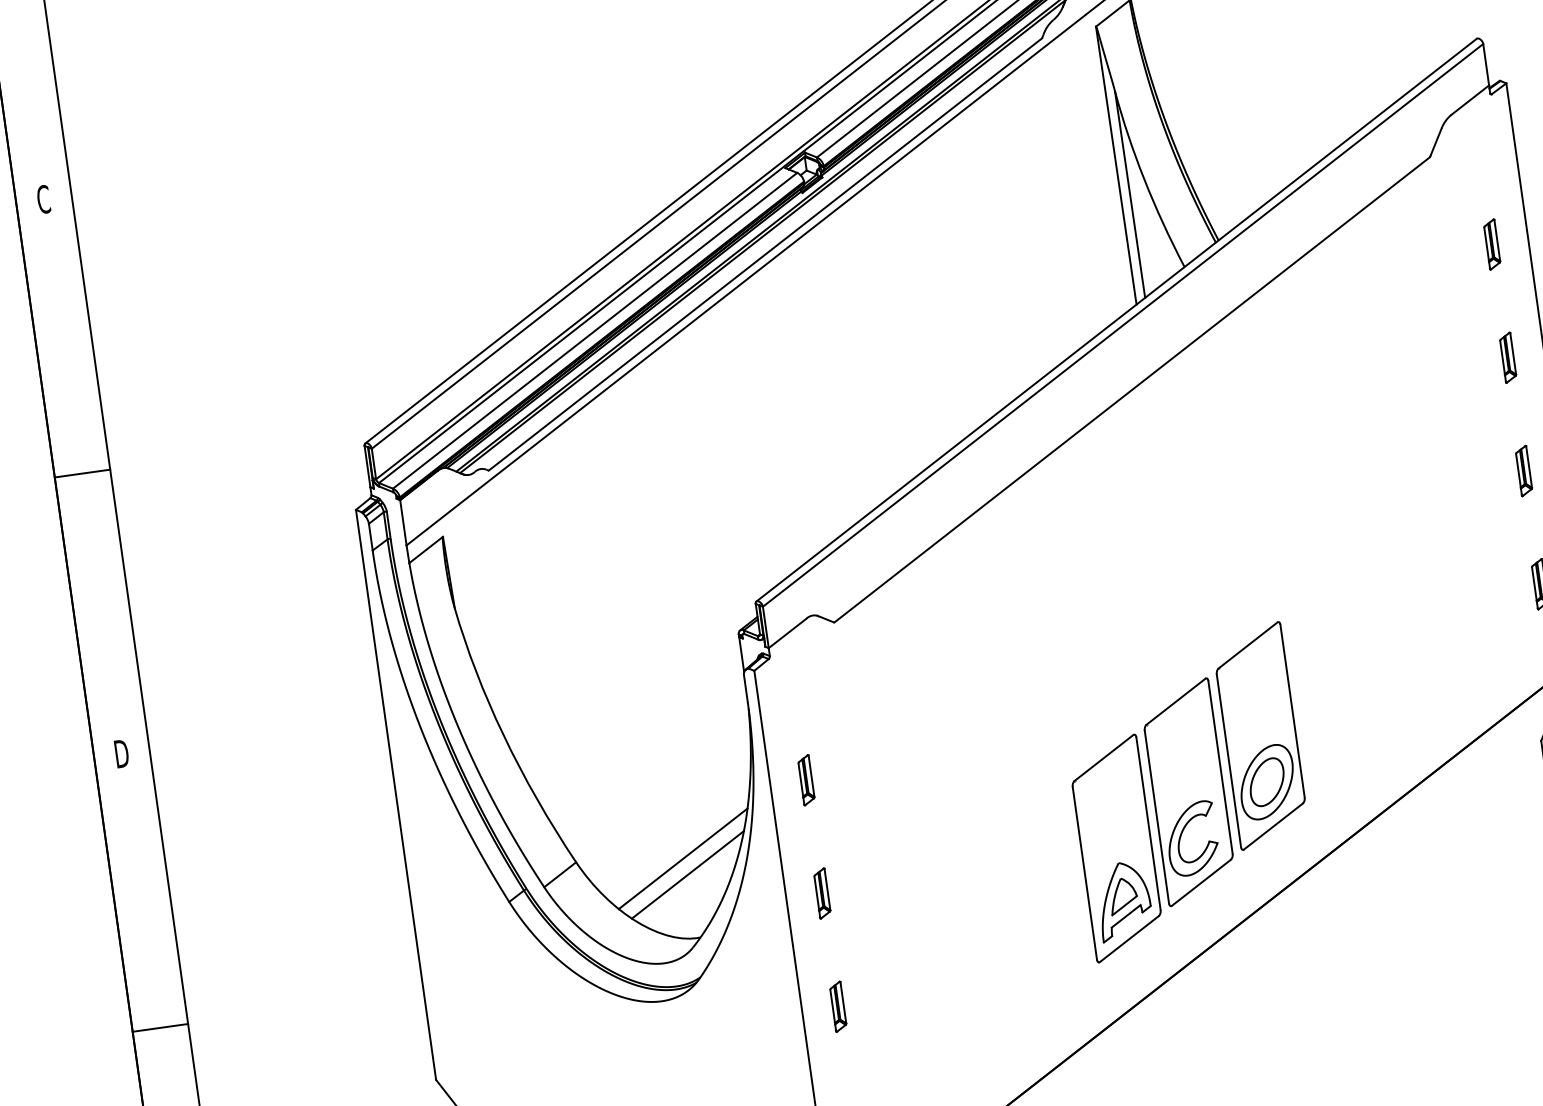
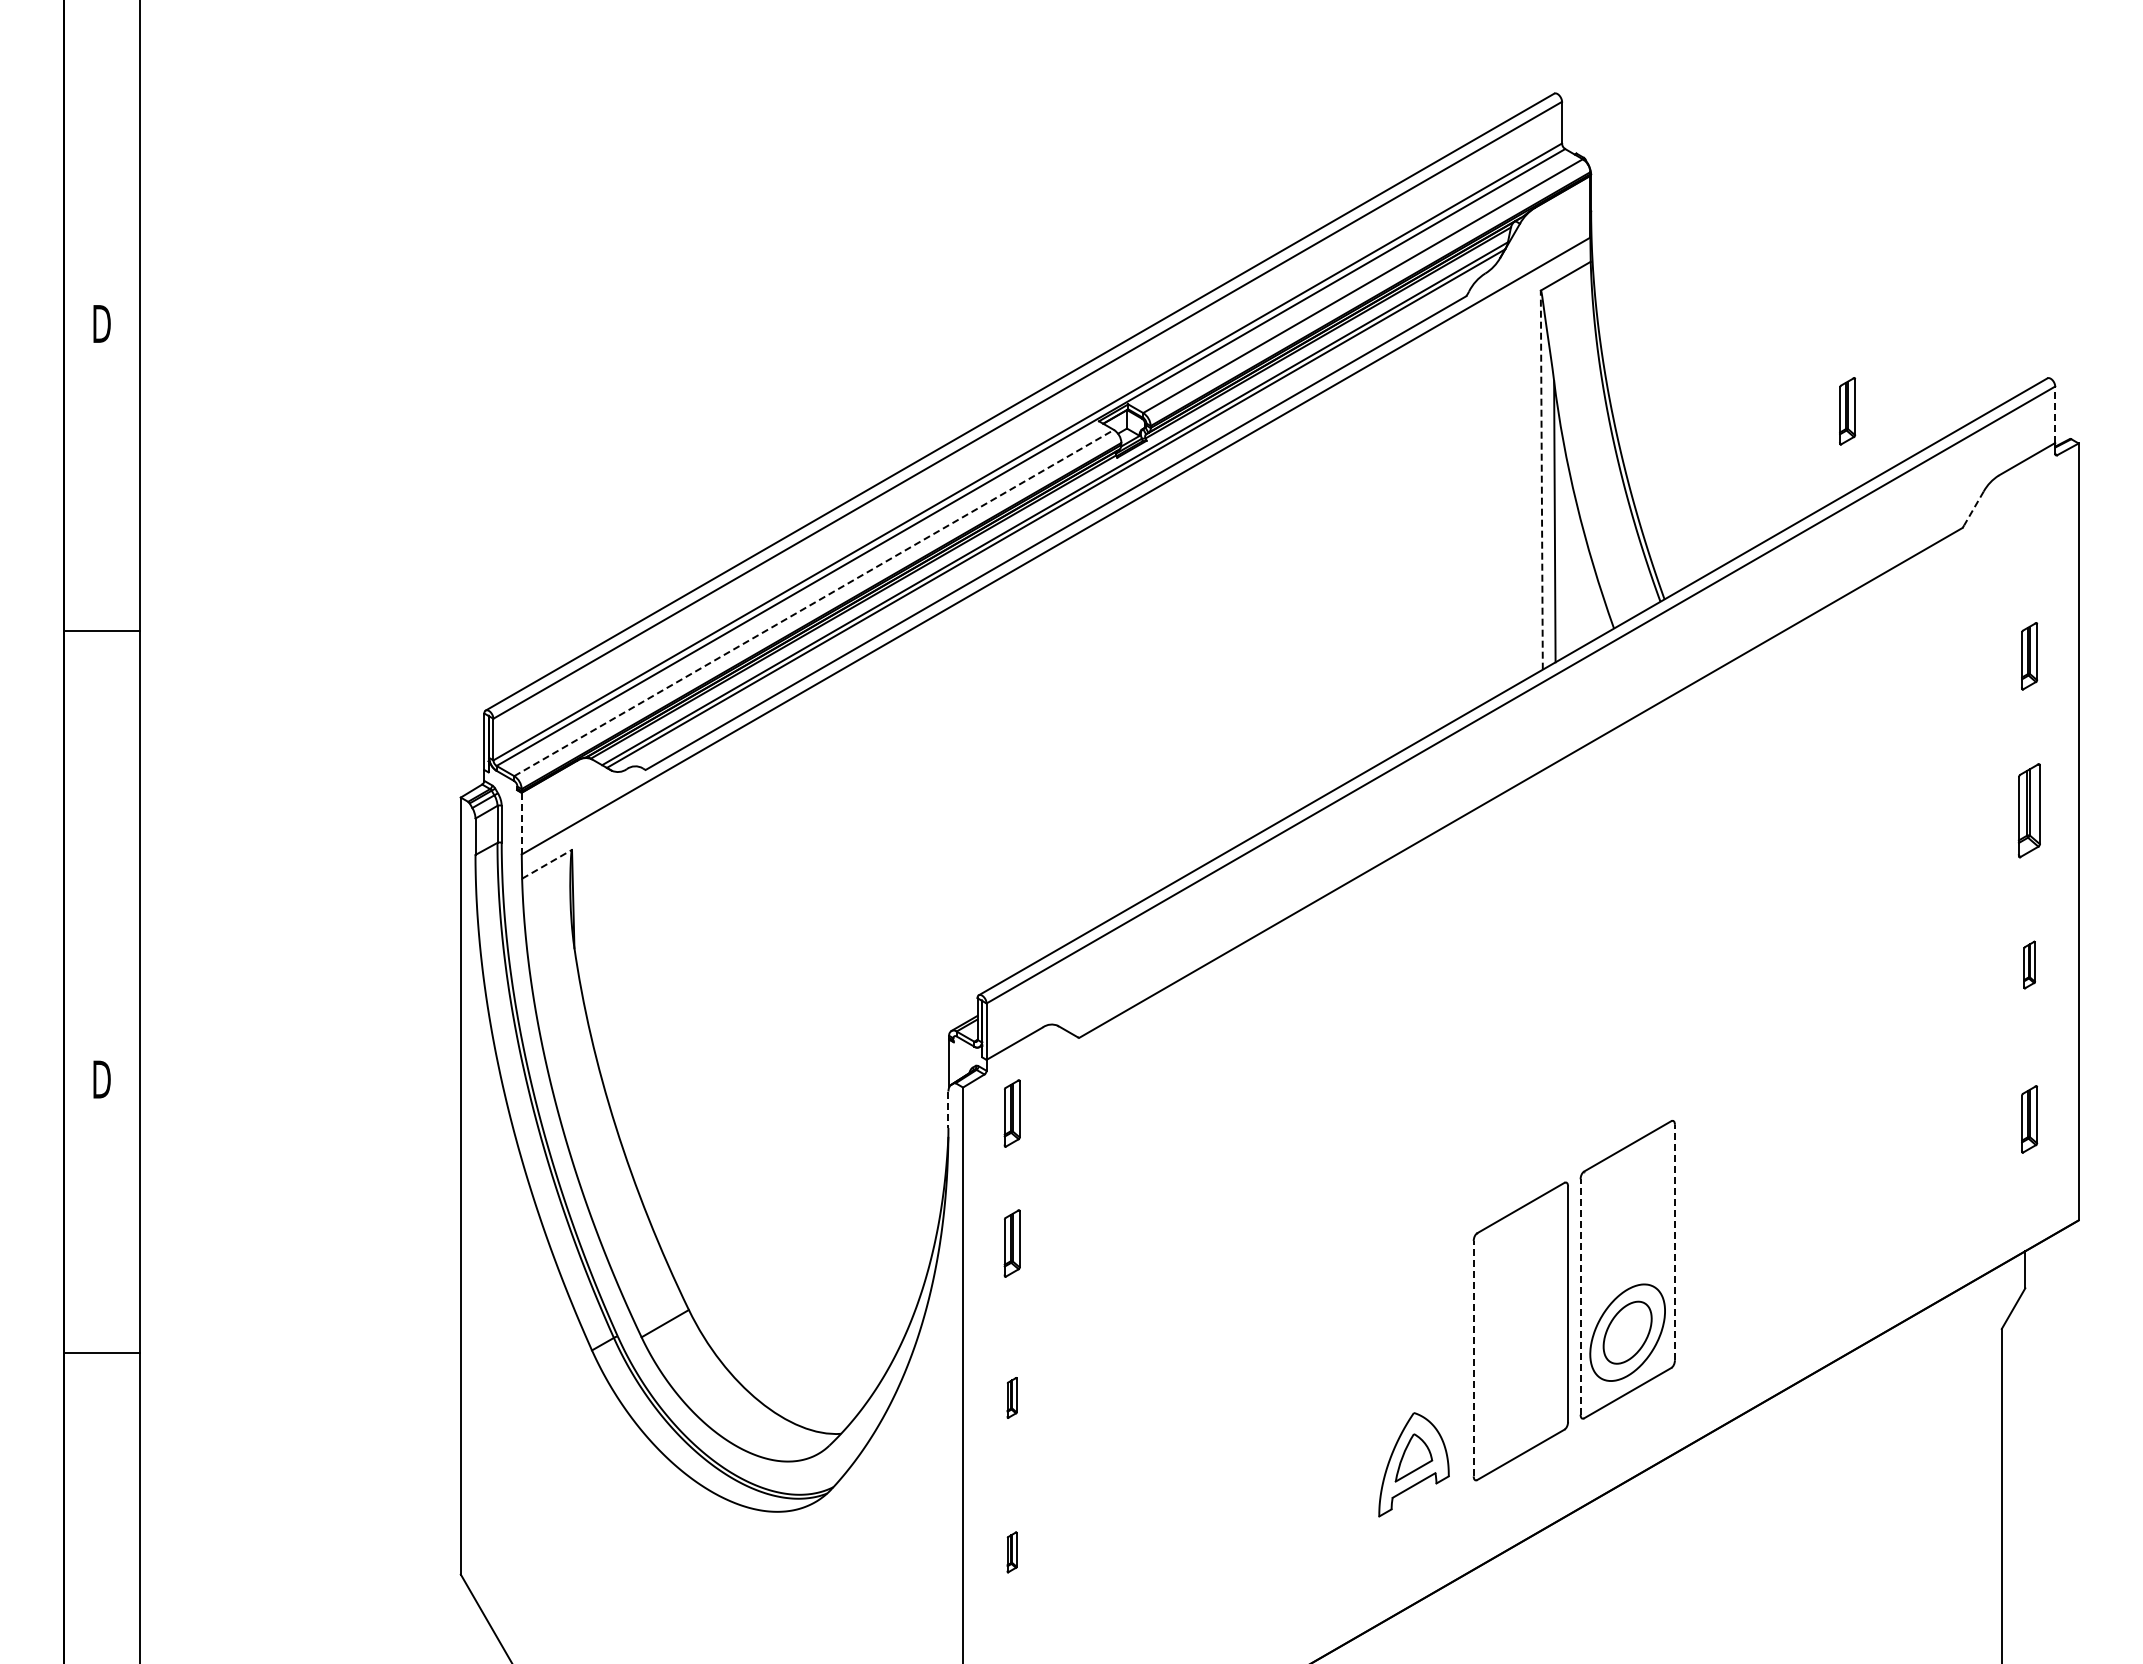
line: (1486, 64) -> (2055, 414), solid -> dashed
part: (1333, 83) -> (1847, 411), added
line: (1435, 141) -> (1973, 508), solid -> dashed
line: (1116, 165) -> (1541, 480), solid -> dashed
text: (43, 199) -> (101, 323), C -> D
line: (595, 330) -> (814, 602), solid -> dashed
part: (1508, 357) -> (2029, 810), size x1.4
part: (1523, 470) -> (2029, 964), size x0.7
line: (82, 473) -> (101, 630), moved
line: (403, 522) -> (521, 823), solid -> dashed
line: (426, 550) -> (547, 864), solid -> dashed
part: (792, 684) -> (1011, 1113), added
line: (746, 689) -> (948, 1110), solid -> dashed
line: (1292, 711) -> (1674, 1242), solid -> dashed
line: (1228, 760) -> (1580, 1296), solid -> dashed
line: (1156, 817) -> (1473, 1358), solid -> dashed
part: (1181, 835) -> (1503, 1387), removed
part: (1116, 848) -> (1414, 1392), removed
line: (683, 858) -> (832, 1325), removed
line: (687, 874) -> (835, 1347), removed
part: (821, 893) -> (1011, 1397), size x0.6
part: (837, 1006) -> (1011, 1552), size x0.6
line: (160, 1028) -> (101, 1353), moved

